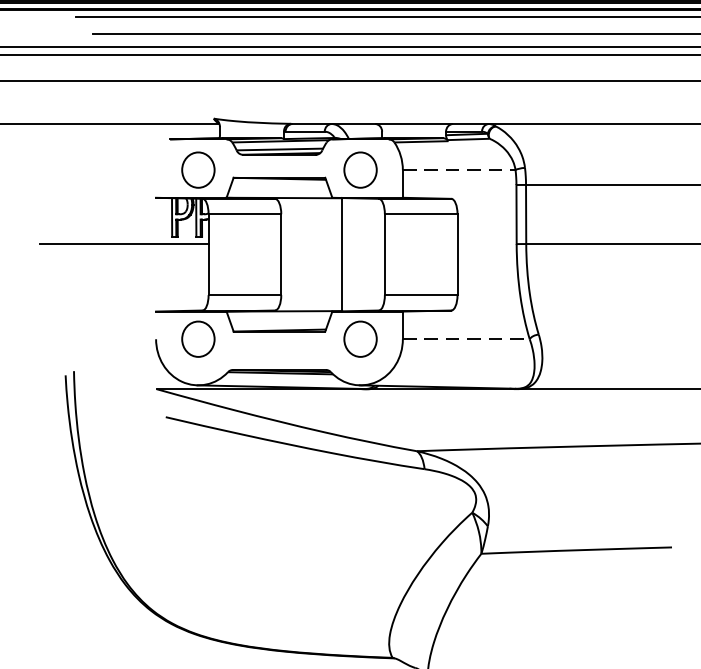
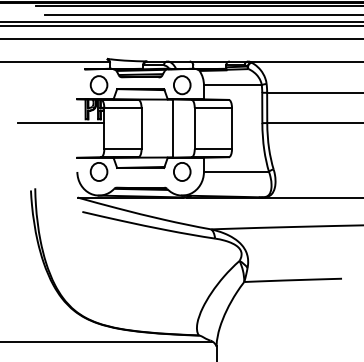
line: (458, 170) -> (232, 85), dashed -> solid
line: (466, 338) -> (236, 171), dashed -> solid

